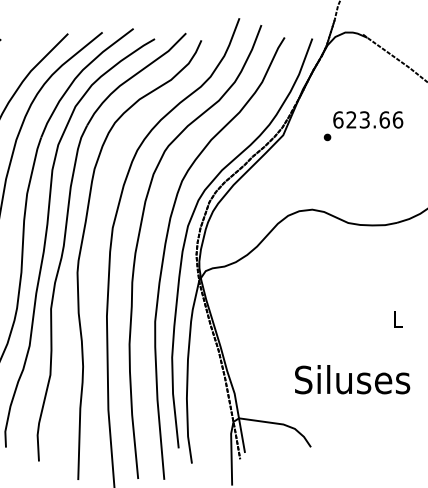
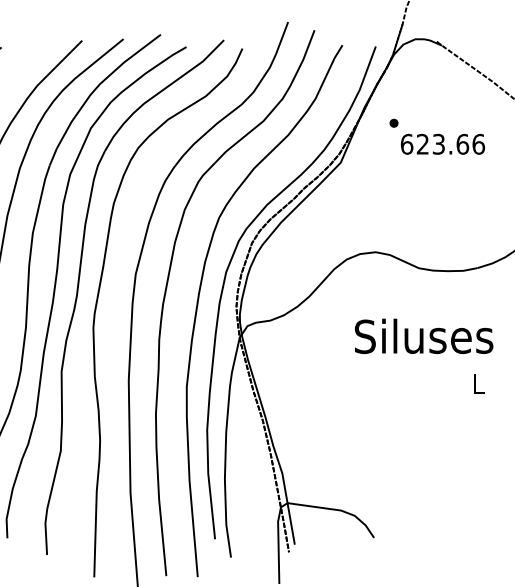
part: (327, 137) -> (393, 123), moved
text: (352, 379) -> (424, 336), moved

